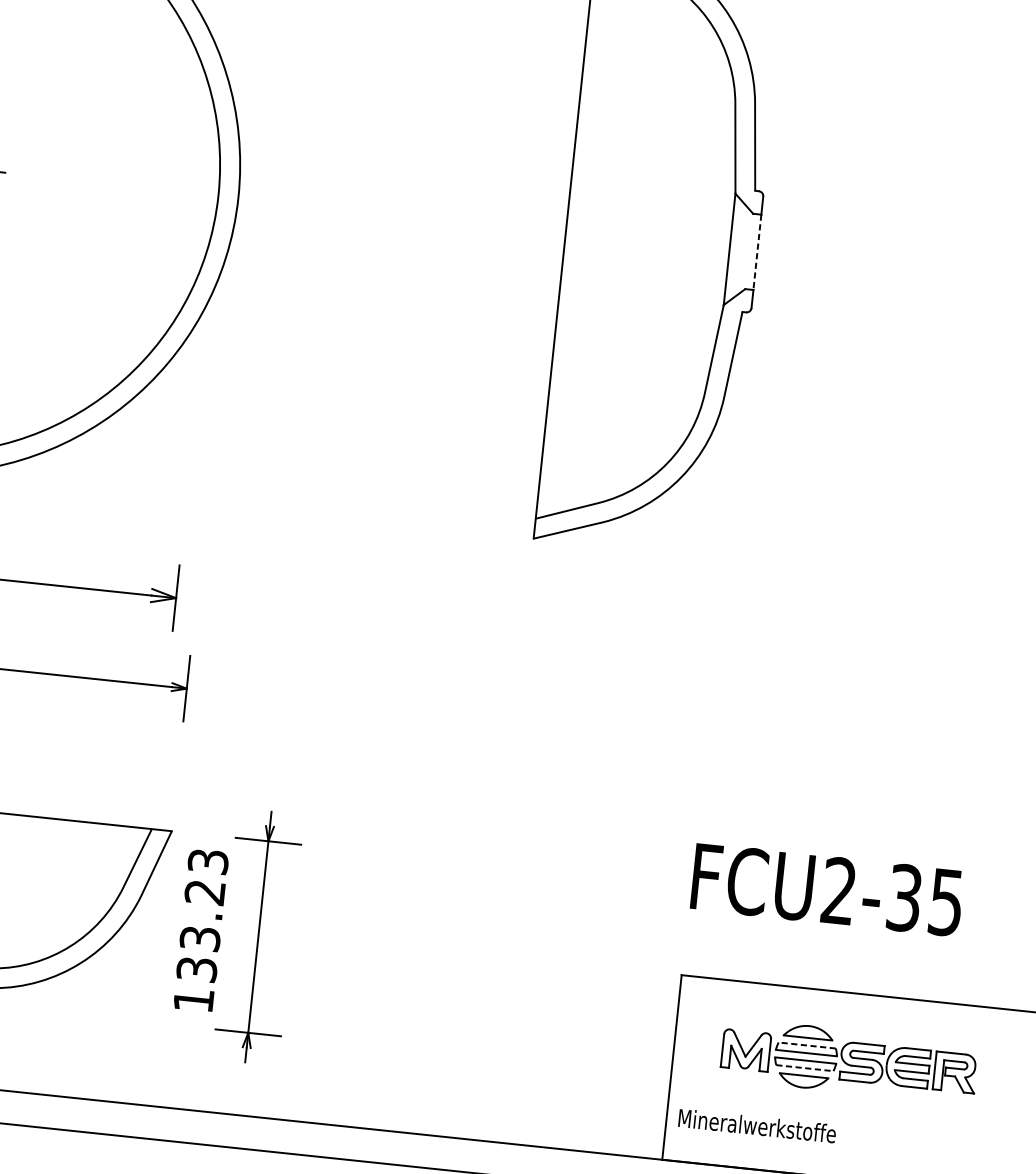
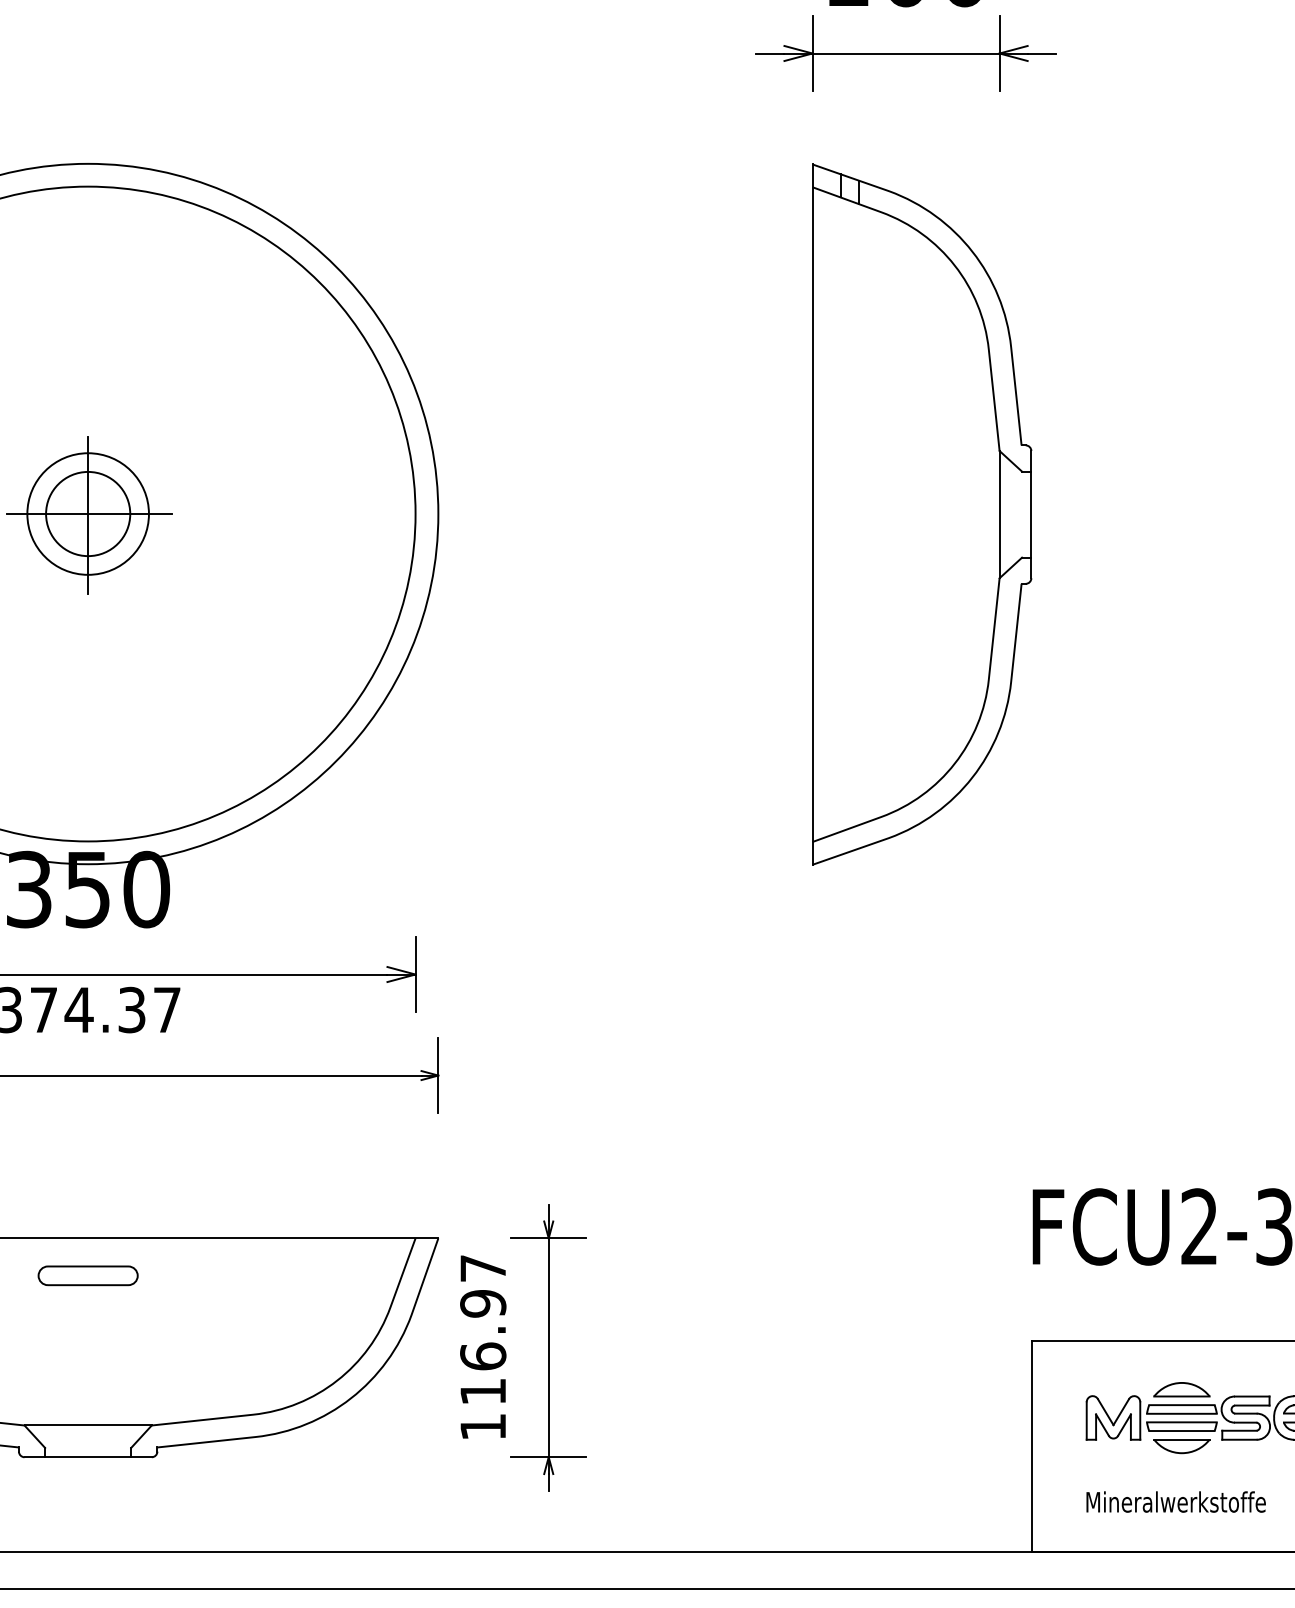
line: (757, 253) -> (1031, 515), dashed -> solid
text: (202, 915) -> (483, 1330), 133.23 -> 116.97
line: (806, 1045) -> (1181, 1405), dashed -> solid
line: (804, 1068) -> (1181, 1431), dashed -> solid
text: (756, 1125) -> (1175, 1501), moved

